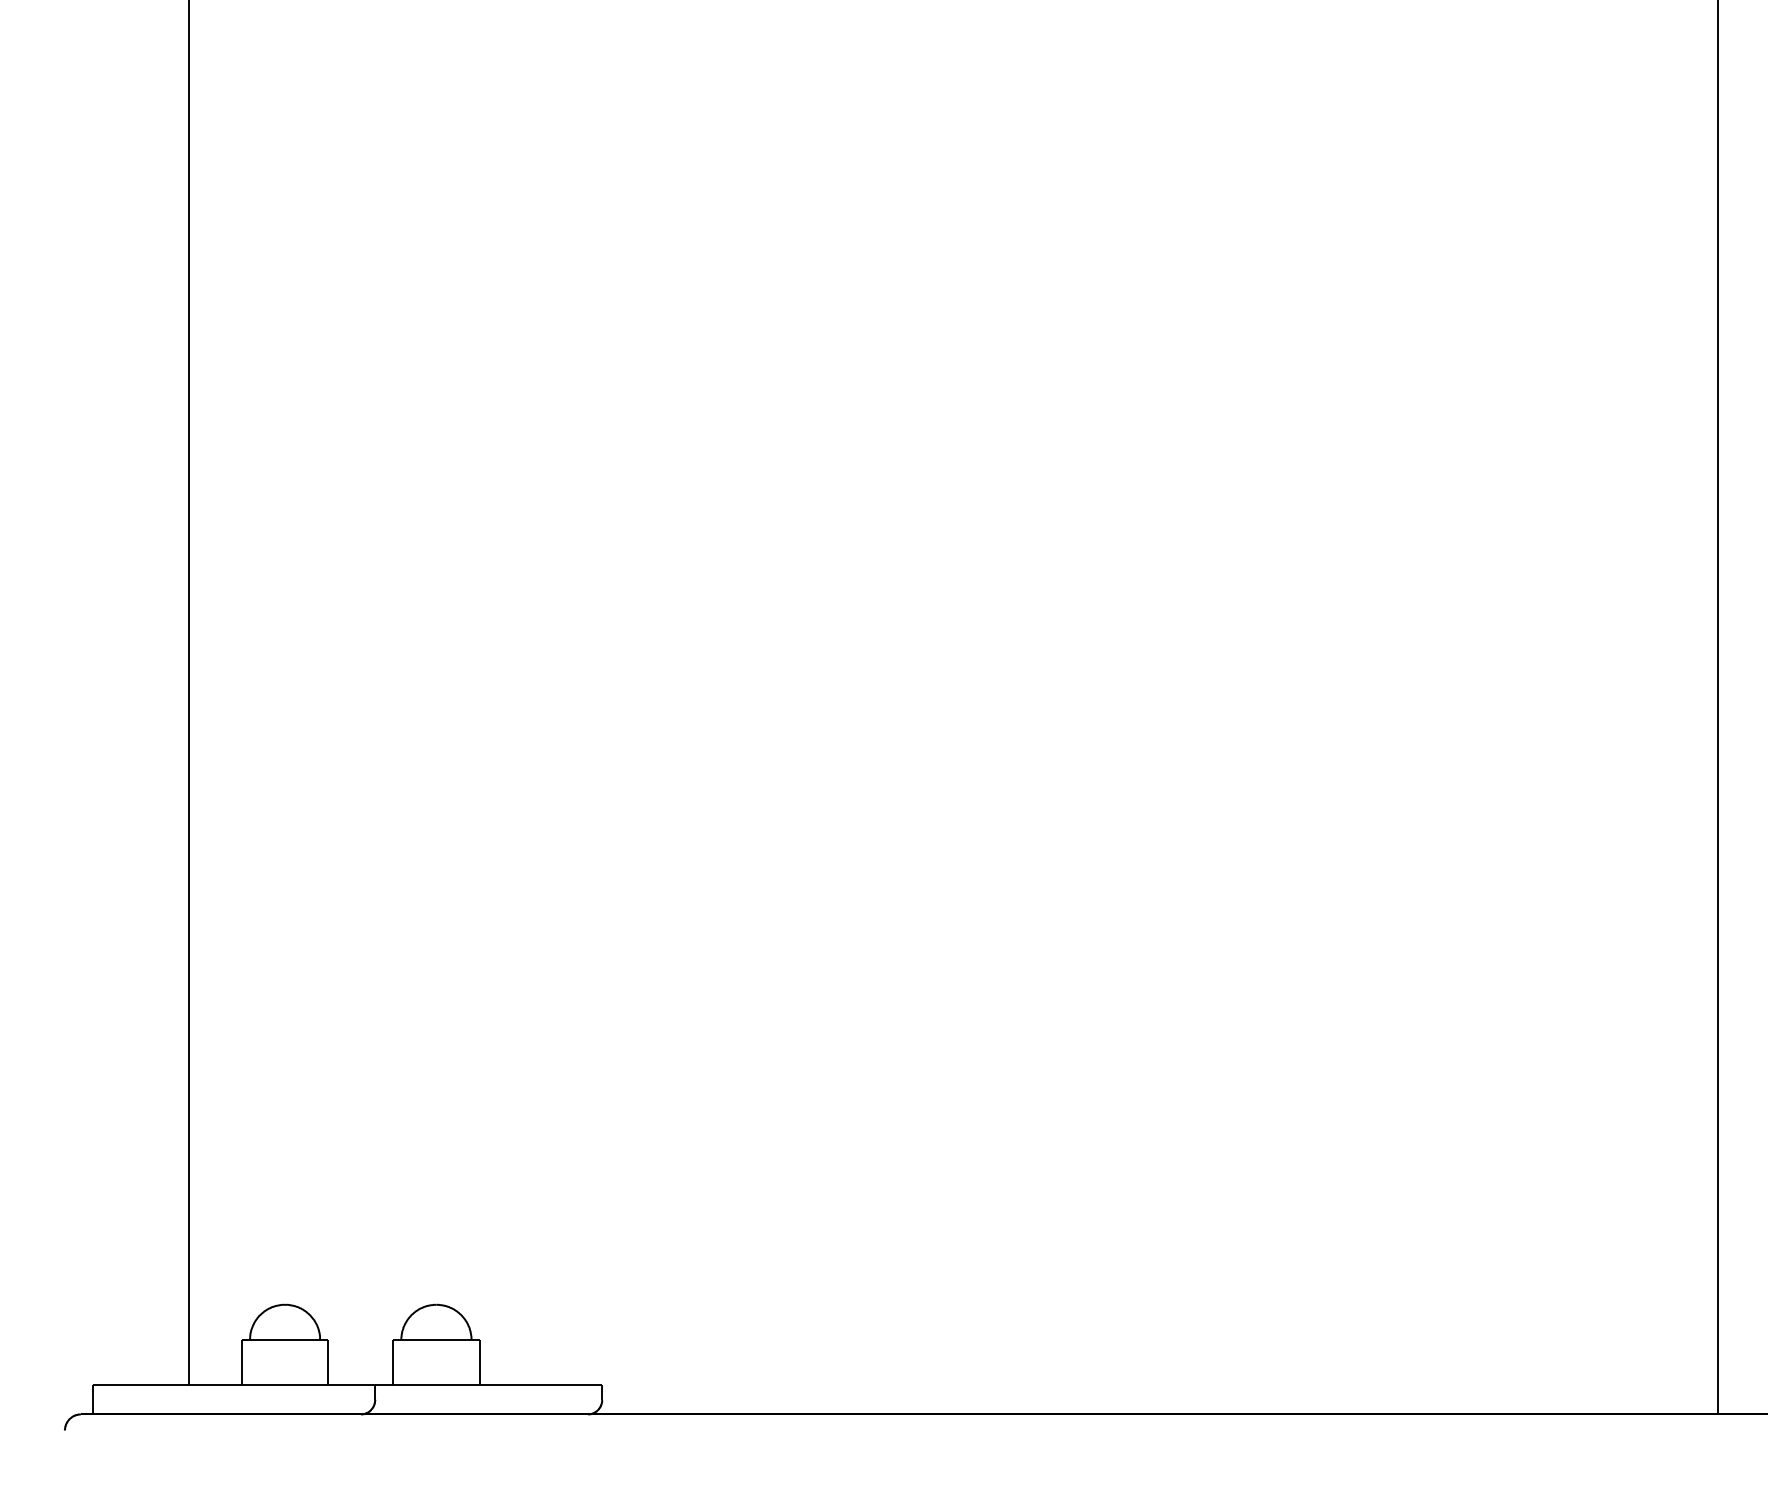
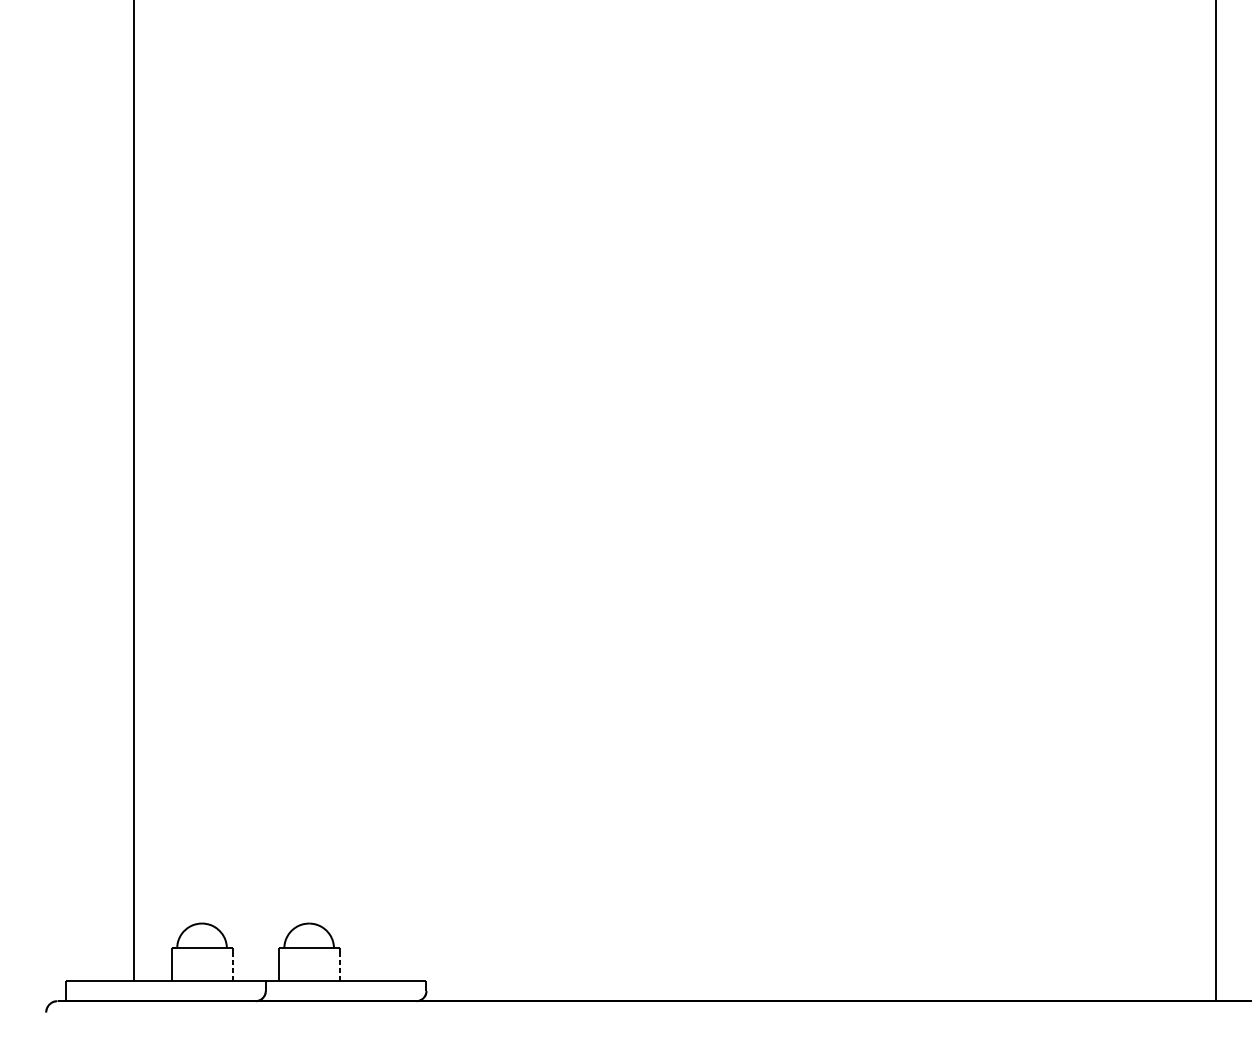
line: (328, 1365) -> (232, 966), solid -> dashed
line: (479, 1365) -> (339, 966), solid -> dashed

